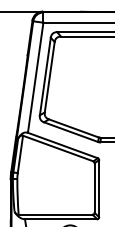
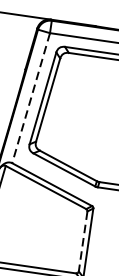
line: (35, 77) -> (30, 97), solid -> dashed
line: (94, 188) -> (82, 241), solid -> dashed

